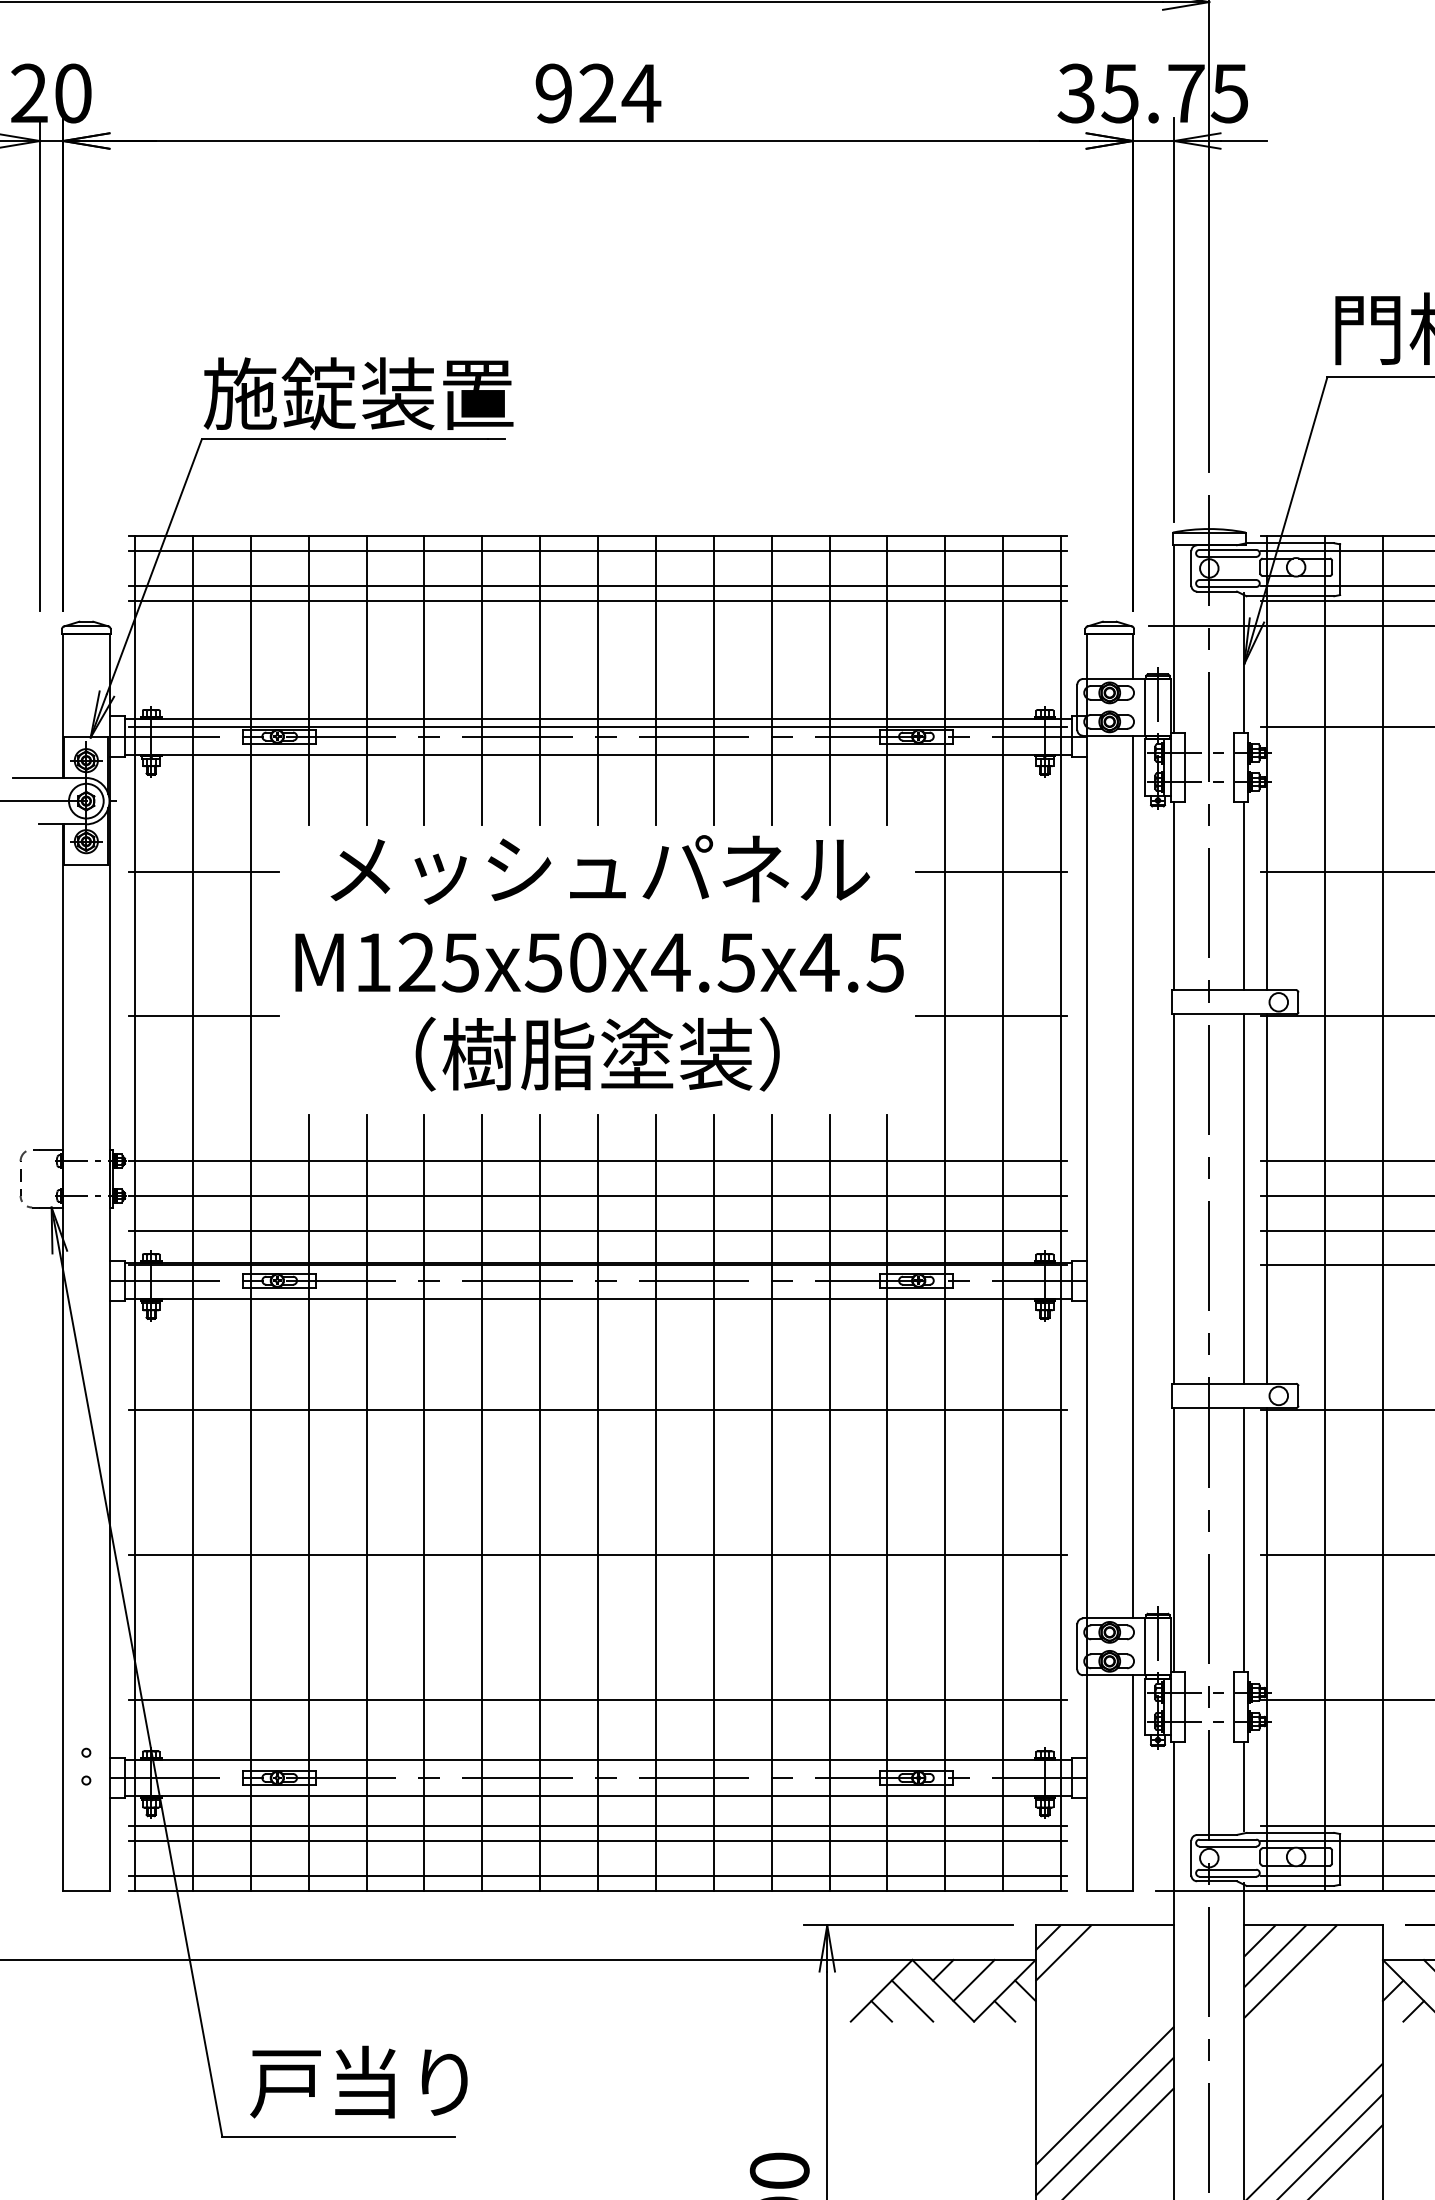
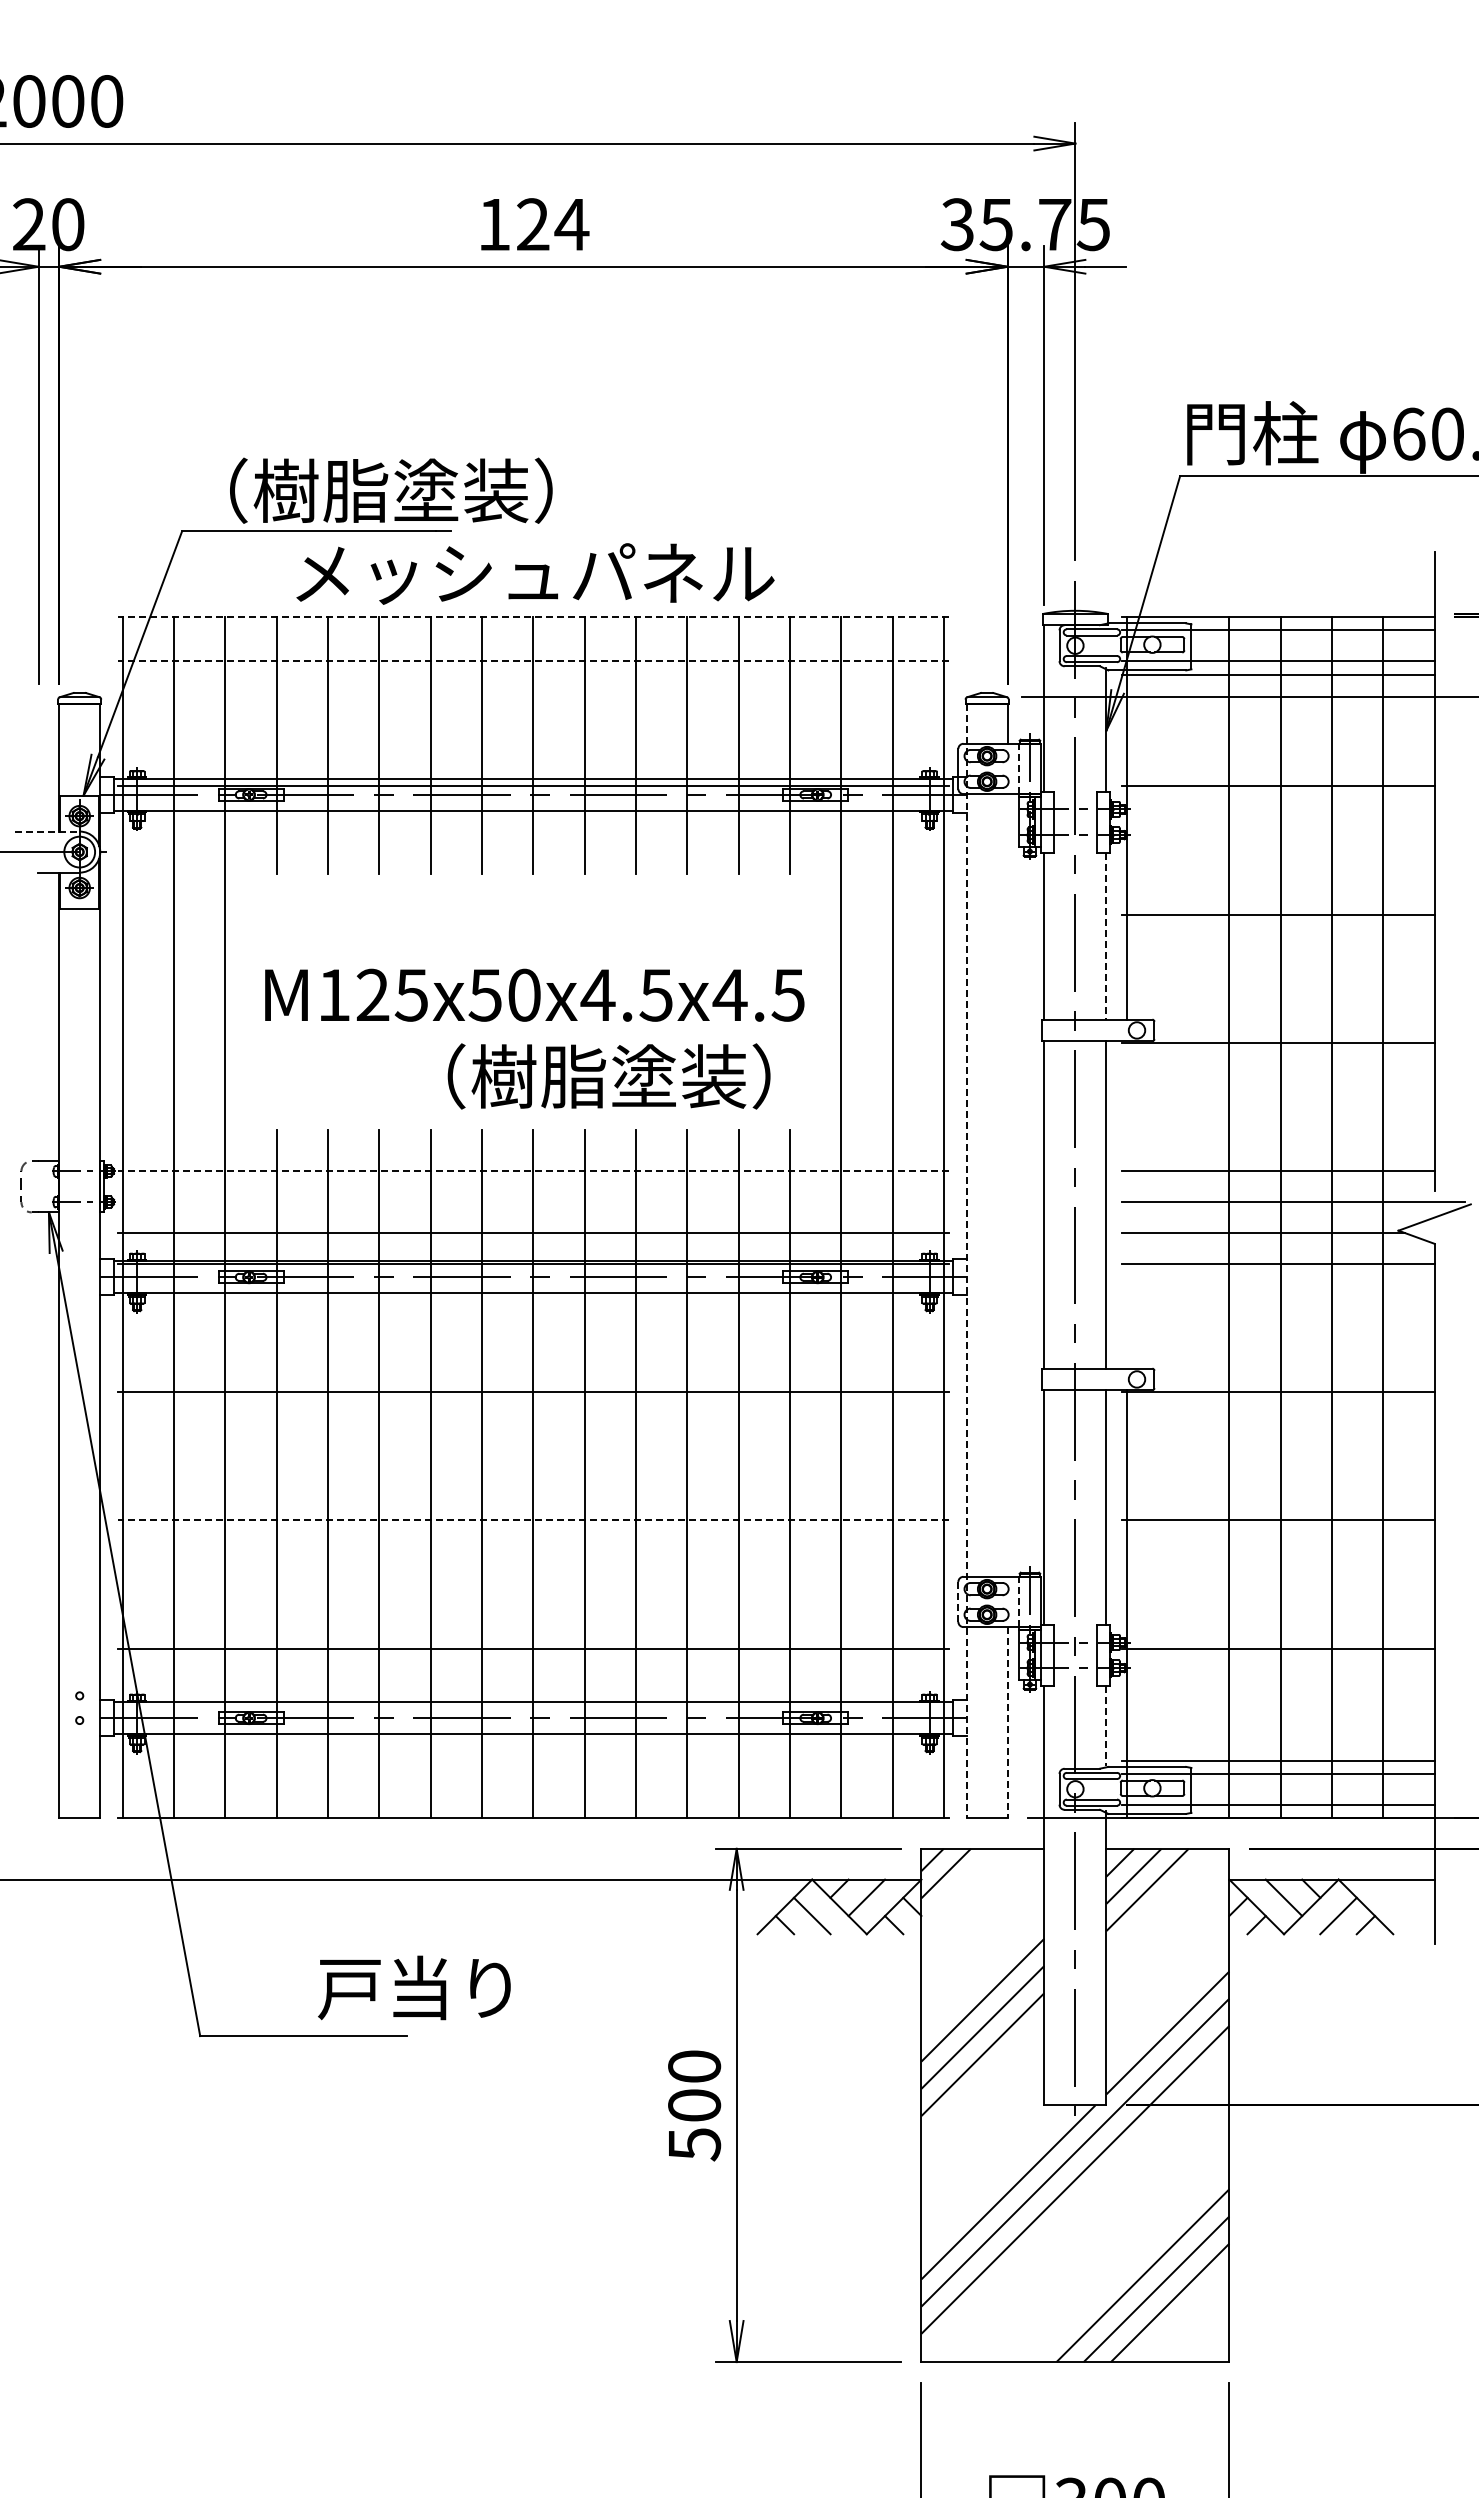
text: (554, 93) -> (494, 224), 924 -> 124
text: (410, 393) -> (367, 490), 施錠装置 -> （樹脂塗装）
line: (598, 536) -> (533, 617), solid -> dashed
line: (598, 551) -> (533, 630), removed
line: (598, 586) -> (533, 661), solid -> dashed
line: (598, 600) -> (533, 674), removed
line: (1145, 706) -> (1018, 768), solid -> dashed
line: (50, 777) -> (47, 831), solid -> dashed
text: (600, 869) -> (535, 573), moved
line: (203, 871) -> (183, 914), removed
line: (991, 871) -> (882, 914), removed
line: (1244, 896) -> (1106, 936), solid -> dashed
line: (203, 1017) -> (183, 1043), removed
line: (991, 1017) -> (882, 1043), removed
text: (597, 1054) -> (608, 1076), moved
line: (598, 1161) -> (533, 1171), solid -> dashed
line: (1132, 1177) -> (1007, 1185), removed
line: (598, 1196) -> (533, 1202), removed
line: (1266, 1198) -> (1126, 1204), removed
line: (1325, 1213) -> (1178, 1217), removed
line: (1086, 1262) -> (966, 1261), solid -> dashed
line: (598, 1554) -> (533, 1520), solid -> dashed
line: (1145, 1646) -> (1018, 1601), solid -> dashed
line: (1077, 1647) -> (958, 1602), solid -> dashed
line: (1132, 1783) -> (1007, 1723), solid -> dashed
line: (1244, 1786) -> (1106, 1725), solid -> dashed
line: (598, 1825) -> (533, 1760), removed
line: (598, 1840) -> (533, 1773), removed
line: (598, 1875) -> (533, 1804), removed
text: (359, 2081) -> (414, 1987), moved

